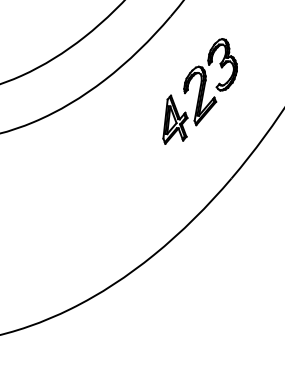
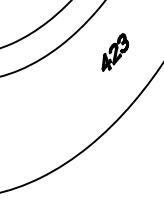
part: (200, 91) -> (115, 52), size x0.6

